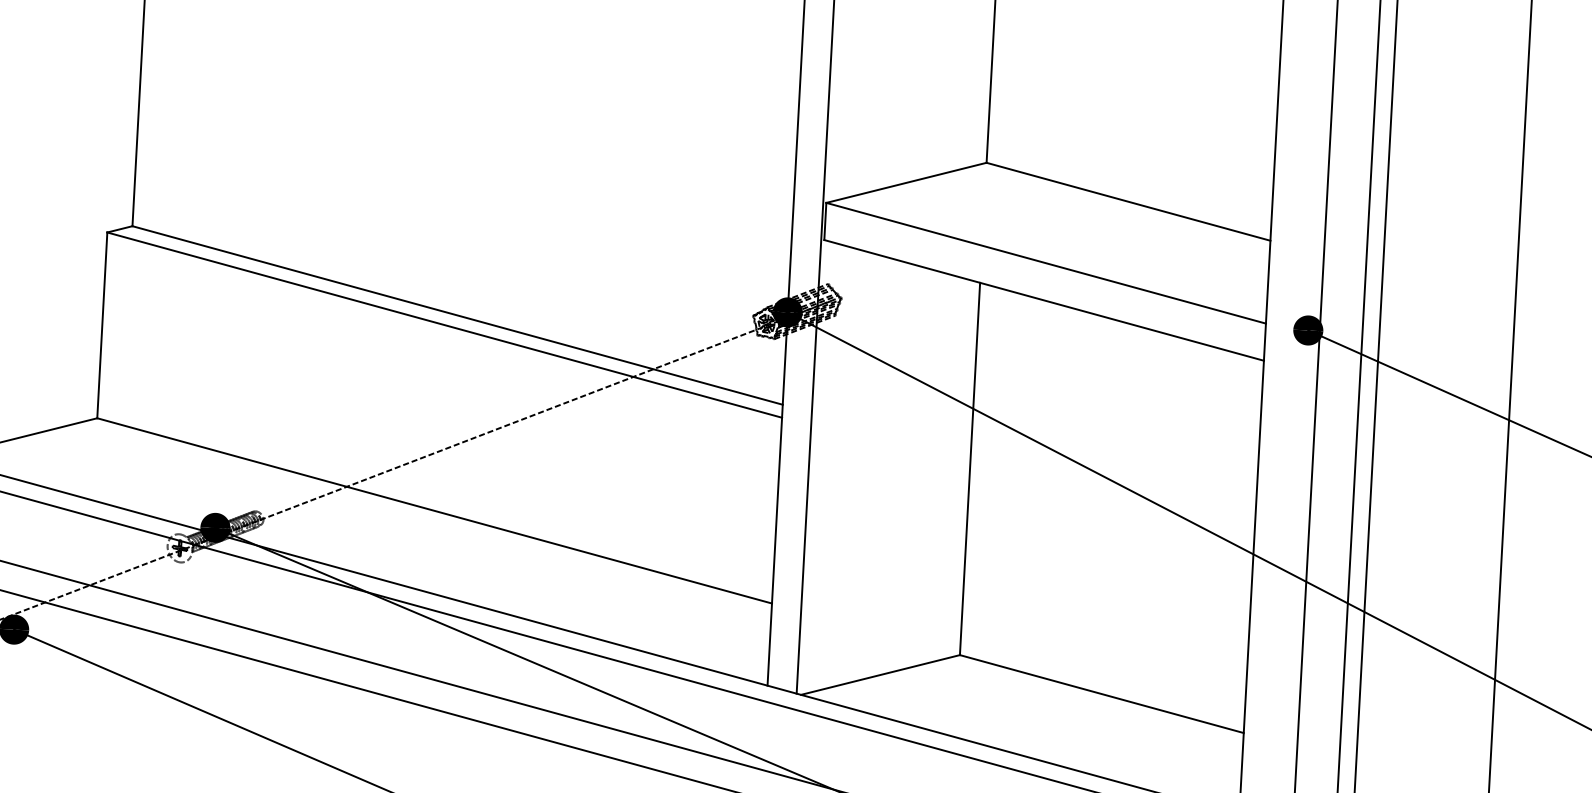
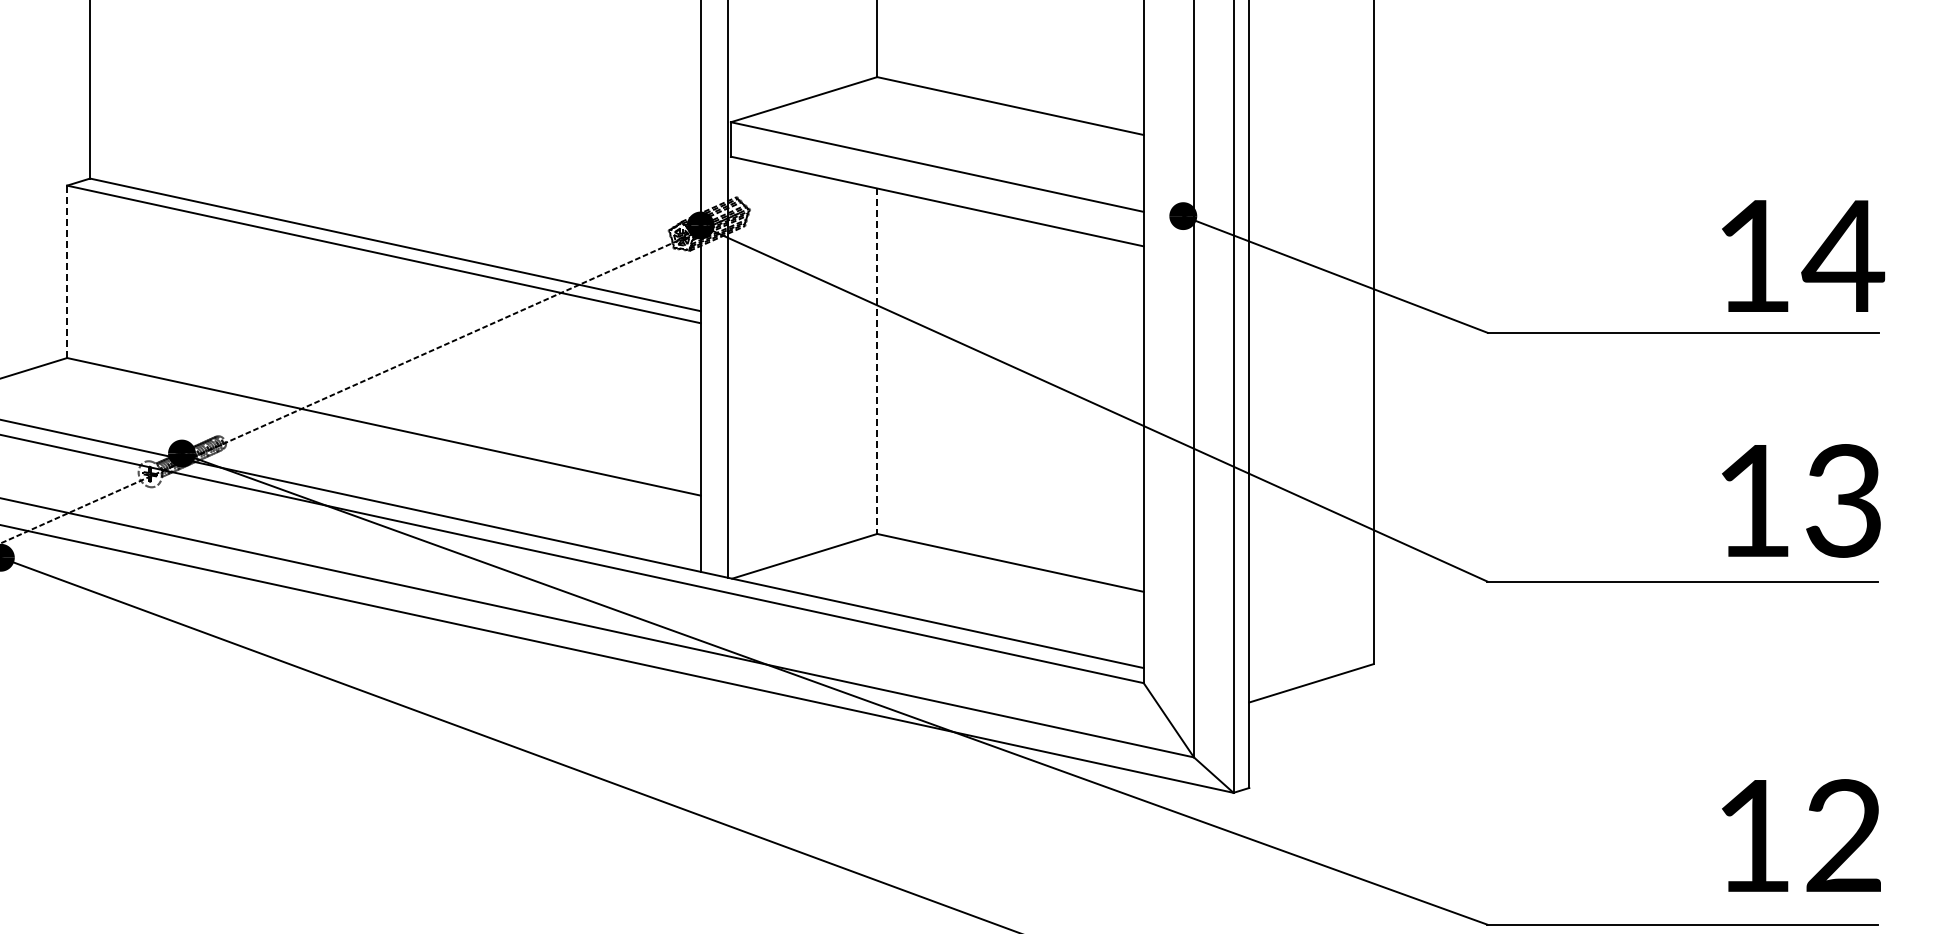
line: (102, 326) -> (67, 272), solid -> dashed
line: (970, 469) -> (877, 361), solid -> dashed

